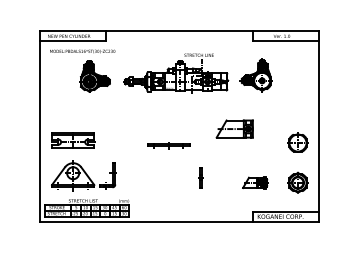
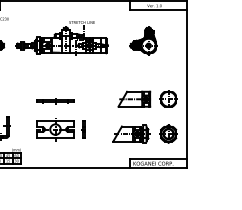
part: (255, 75) -> (142, 41), moved
part: (234, 128) -> (134, 98), moved
part: (168, 178) -> (55, 130), added
part: (255, 182) -> (131, 133), size x1.67

